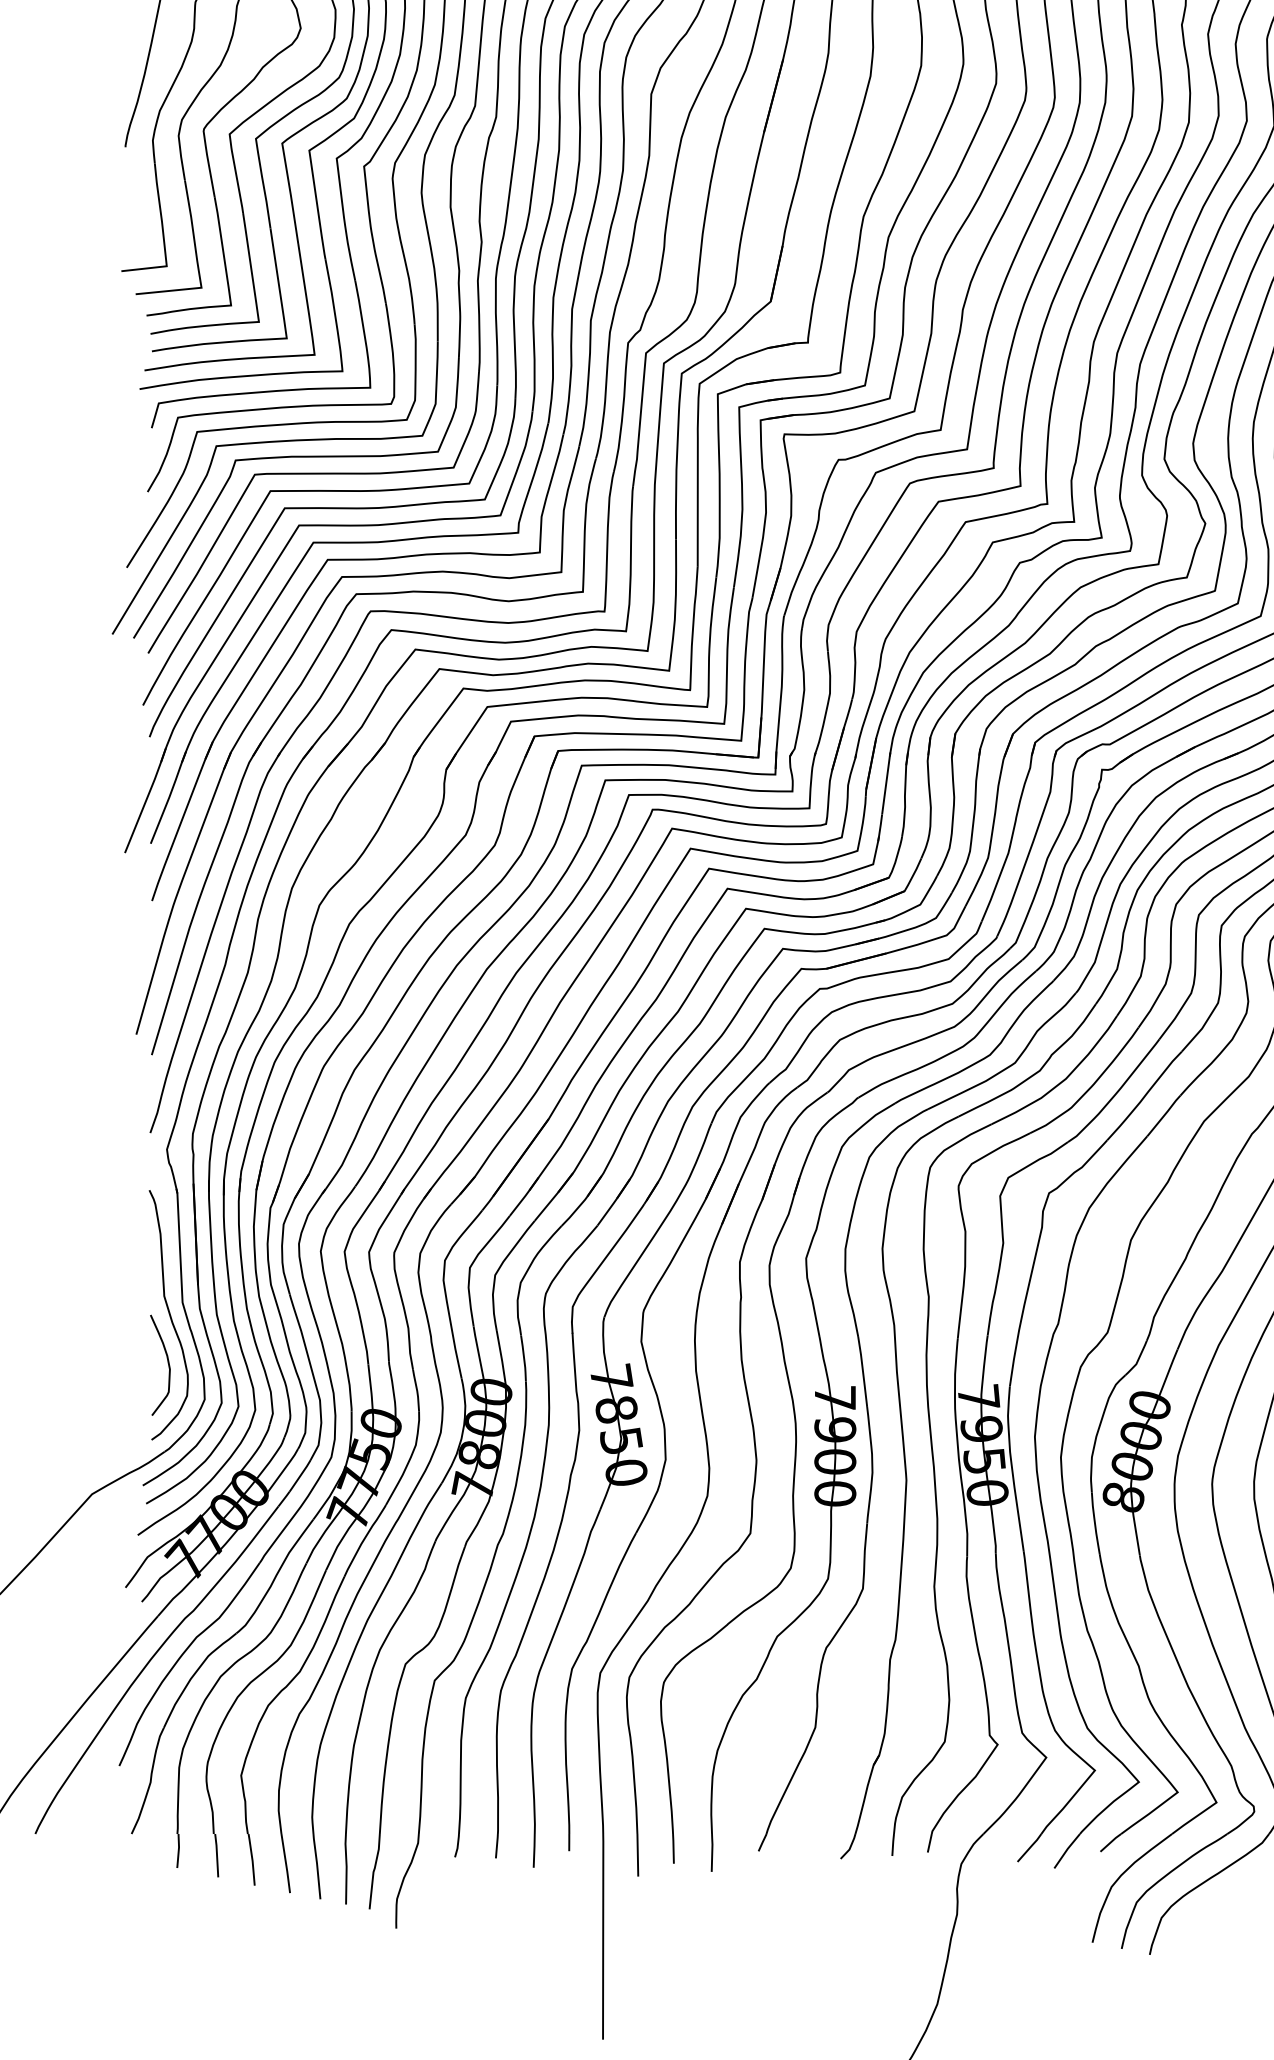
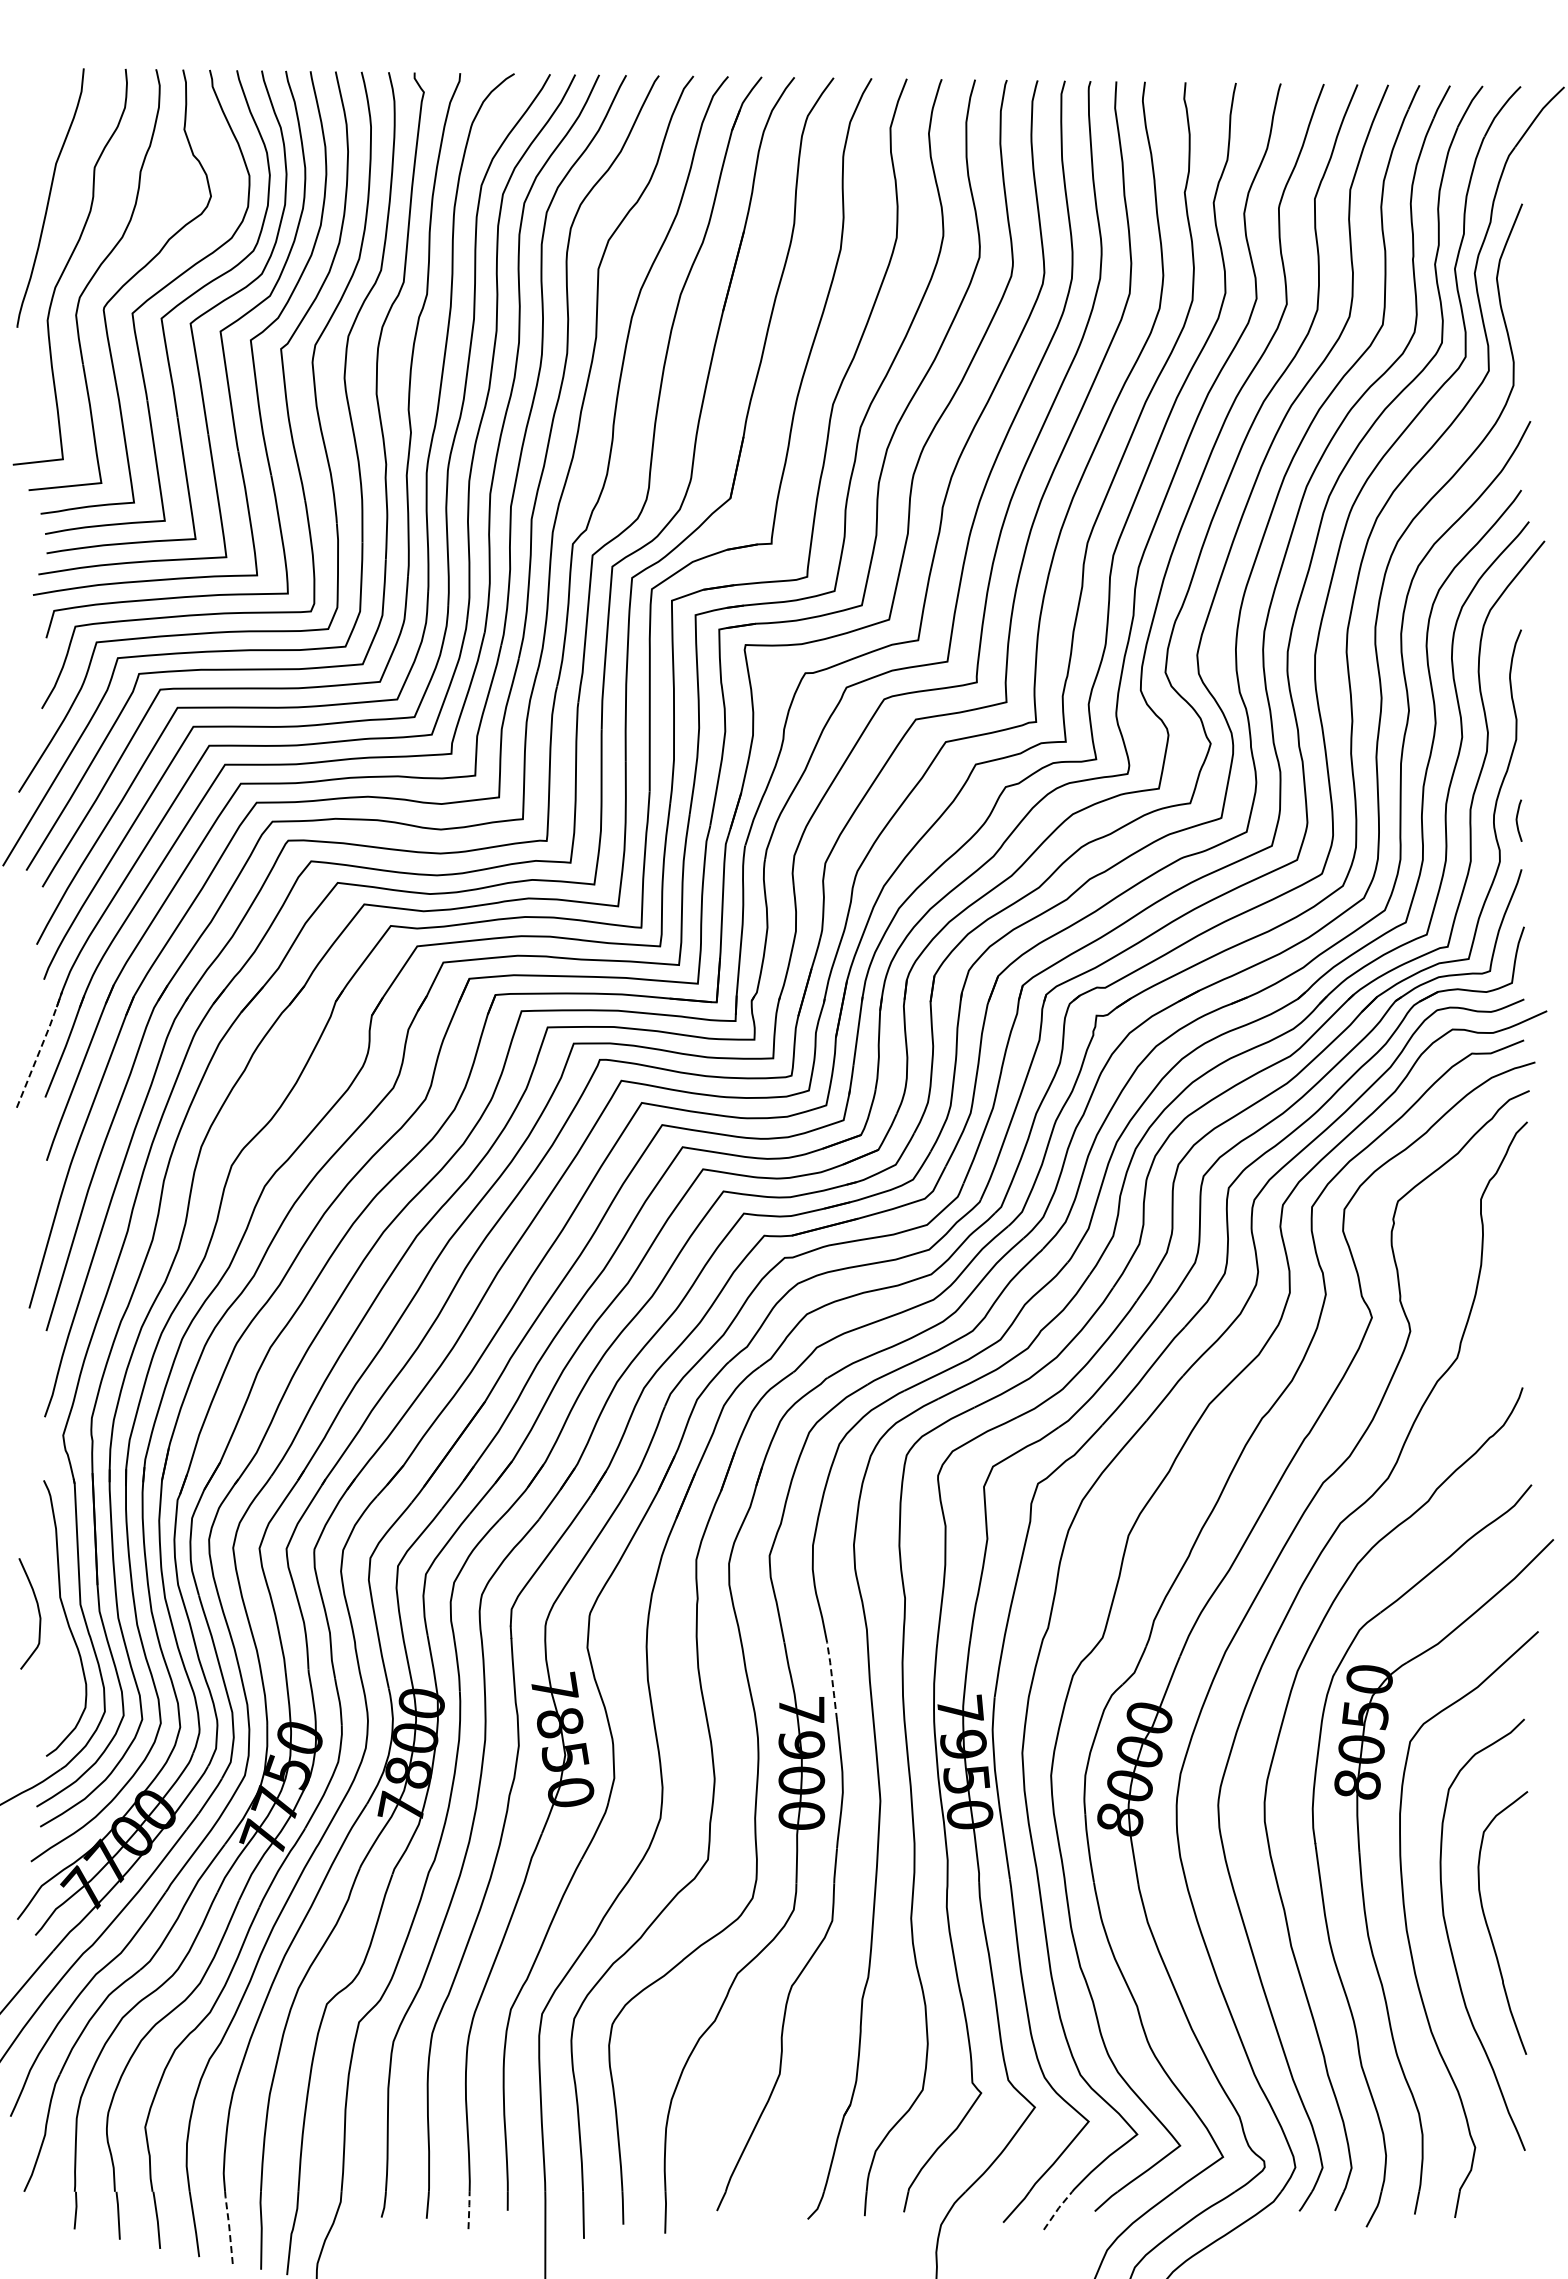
line: (146, 799) -> (40, 1048), solid -> dashed
curve: (167, 1361) -> (37, 1609), moved
line: (863, 1372) -> (832, 1681), solid -> dashed
line: (534, 1850) -> (469, 2209), solid -> dashed
line: (1066, 1850) -> (1057, 2209), solid -> dashed
line: (317, 1865) -> (229, 2226), solid -> dashed

